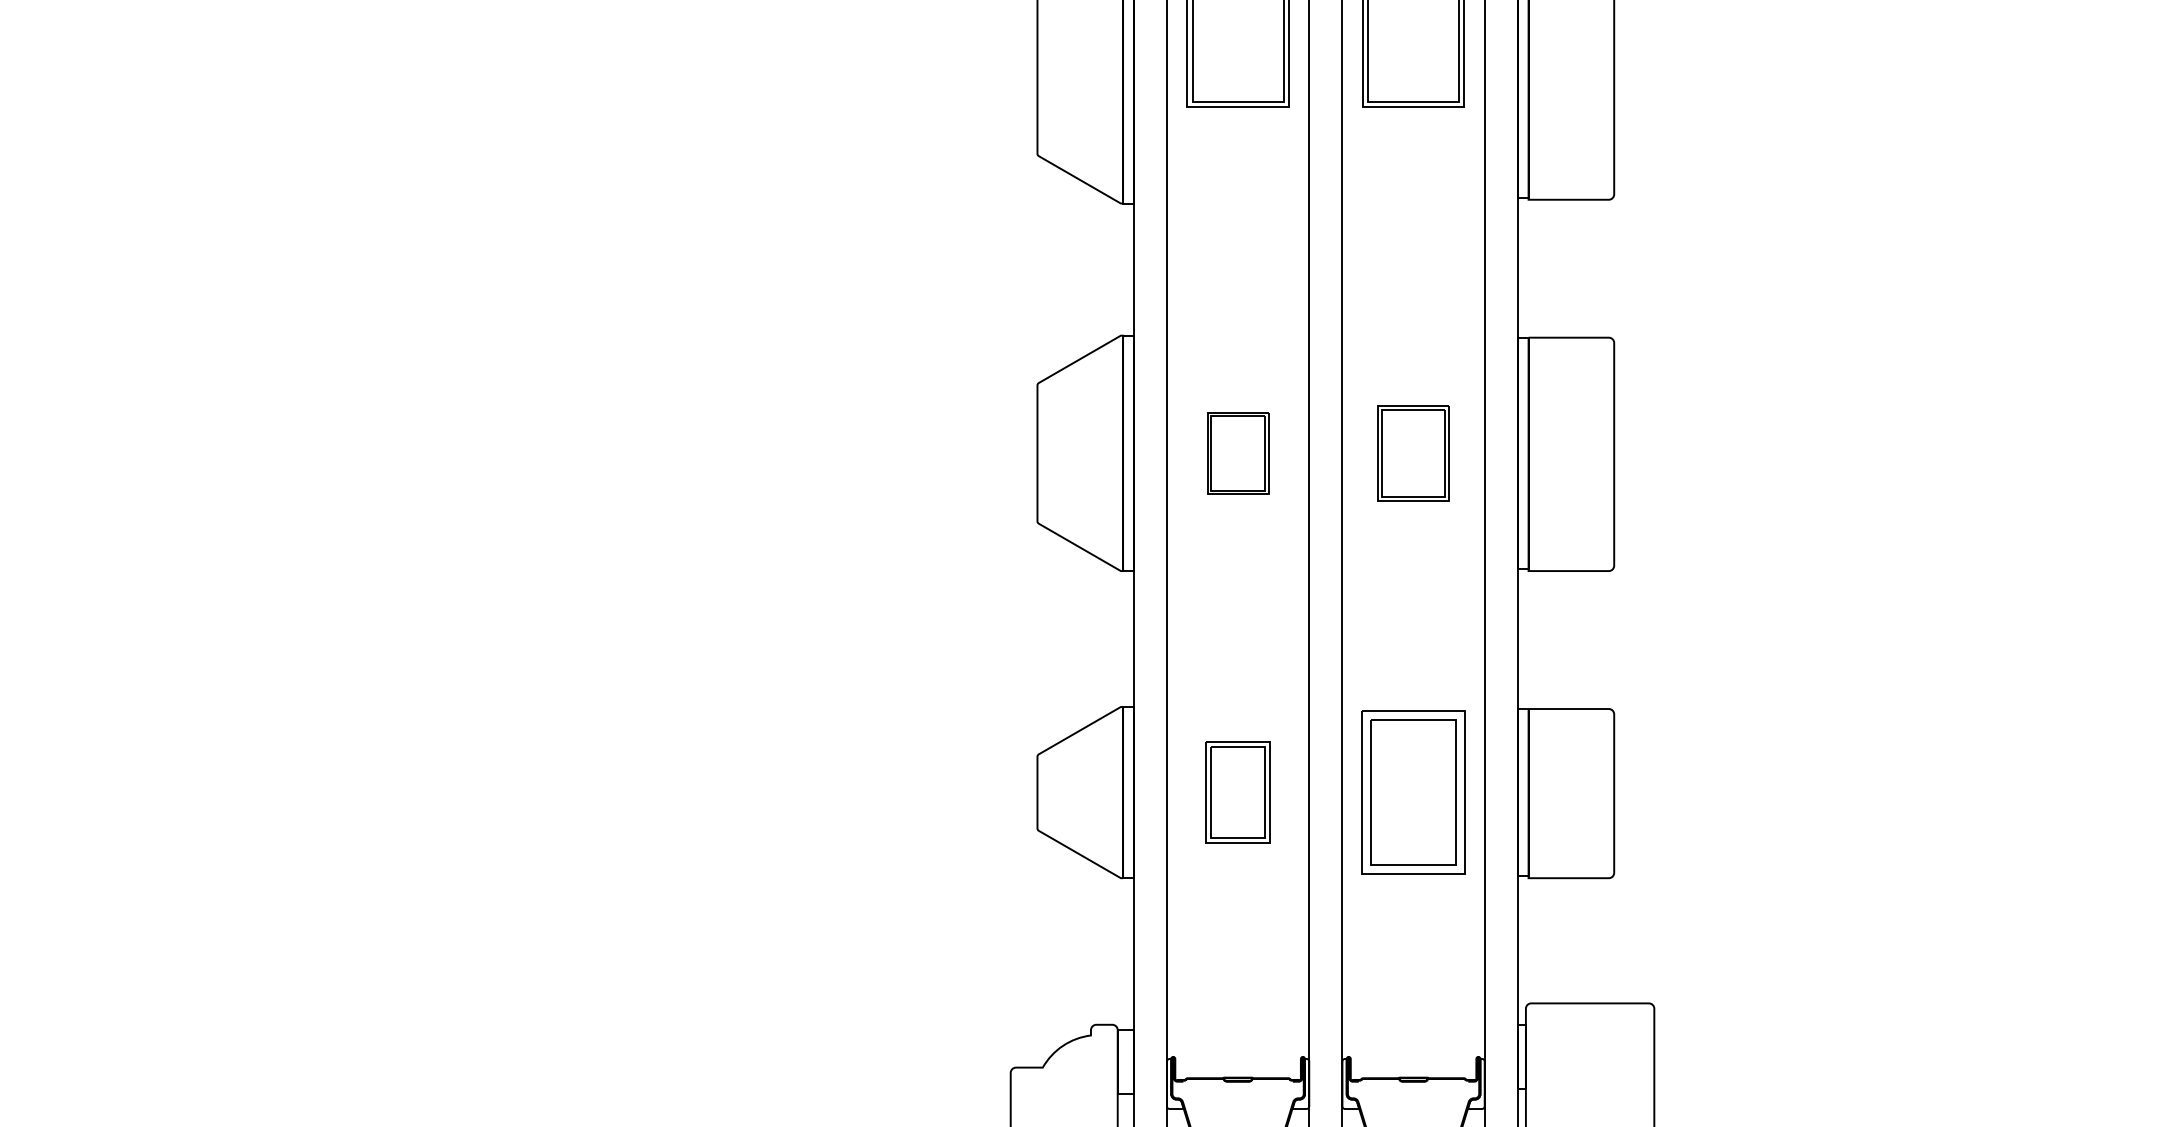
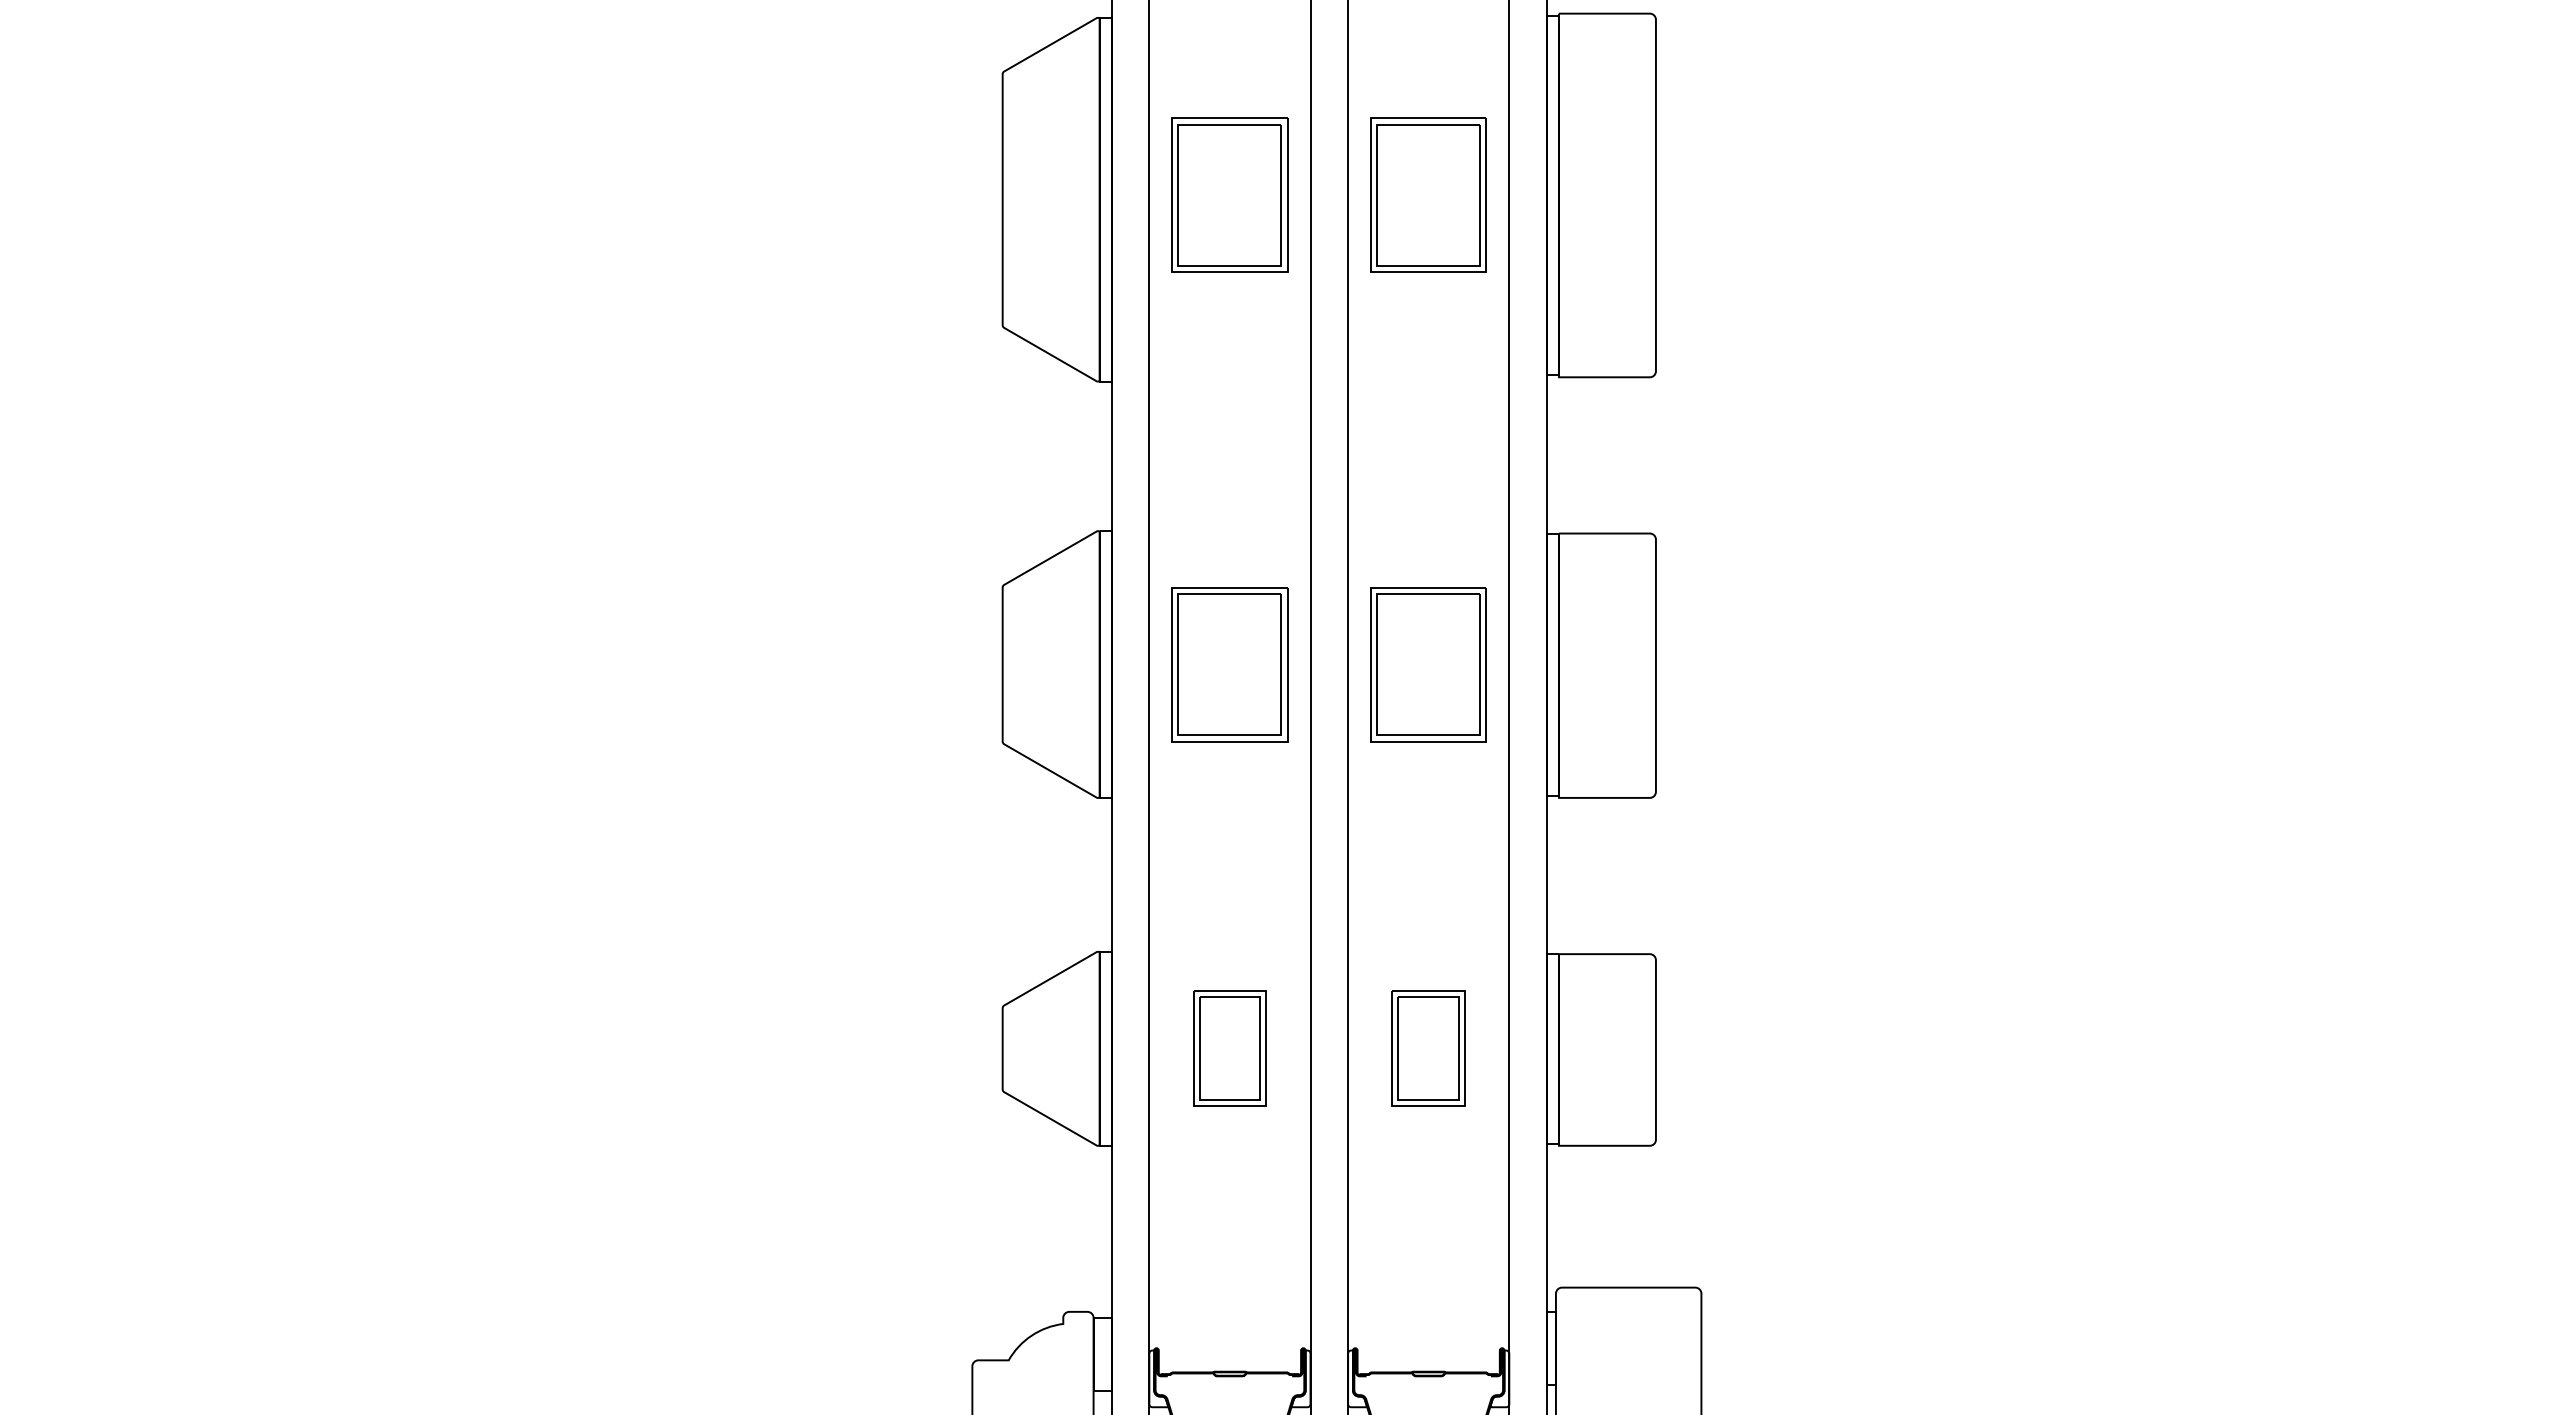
part: (1237, 453) -> (1229, 664), size x1.67
part: (1413, 453) -> (1428, 664), size x1.43
part: (1413, 792) -> (1428, 1048), size x0.62

